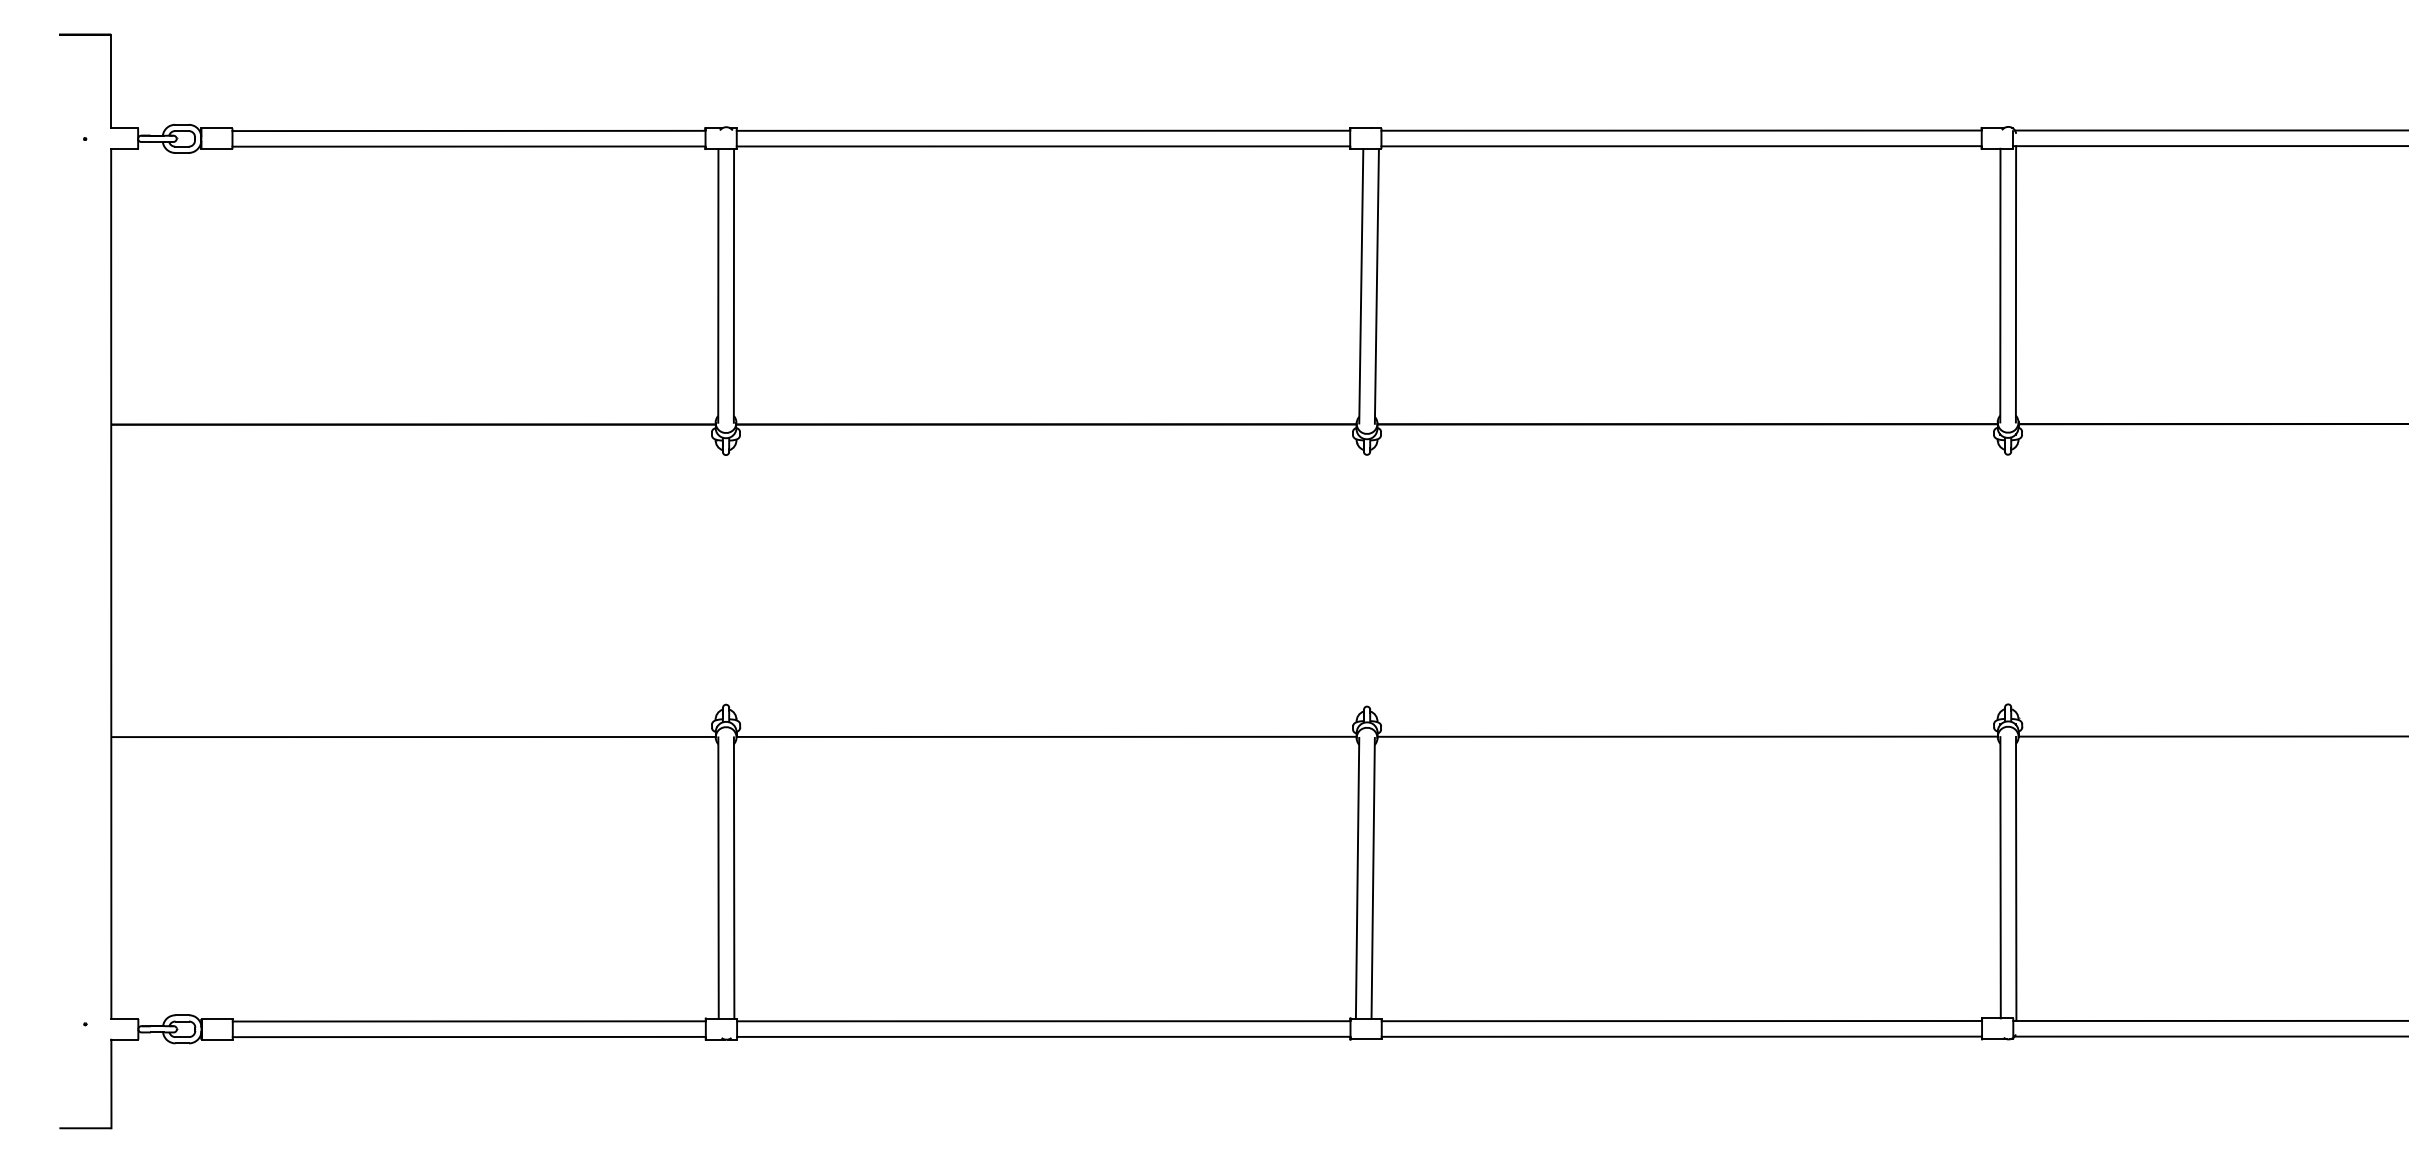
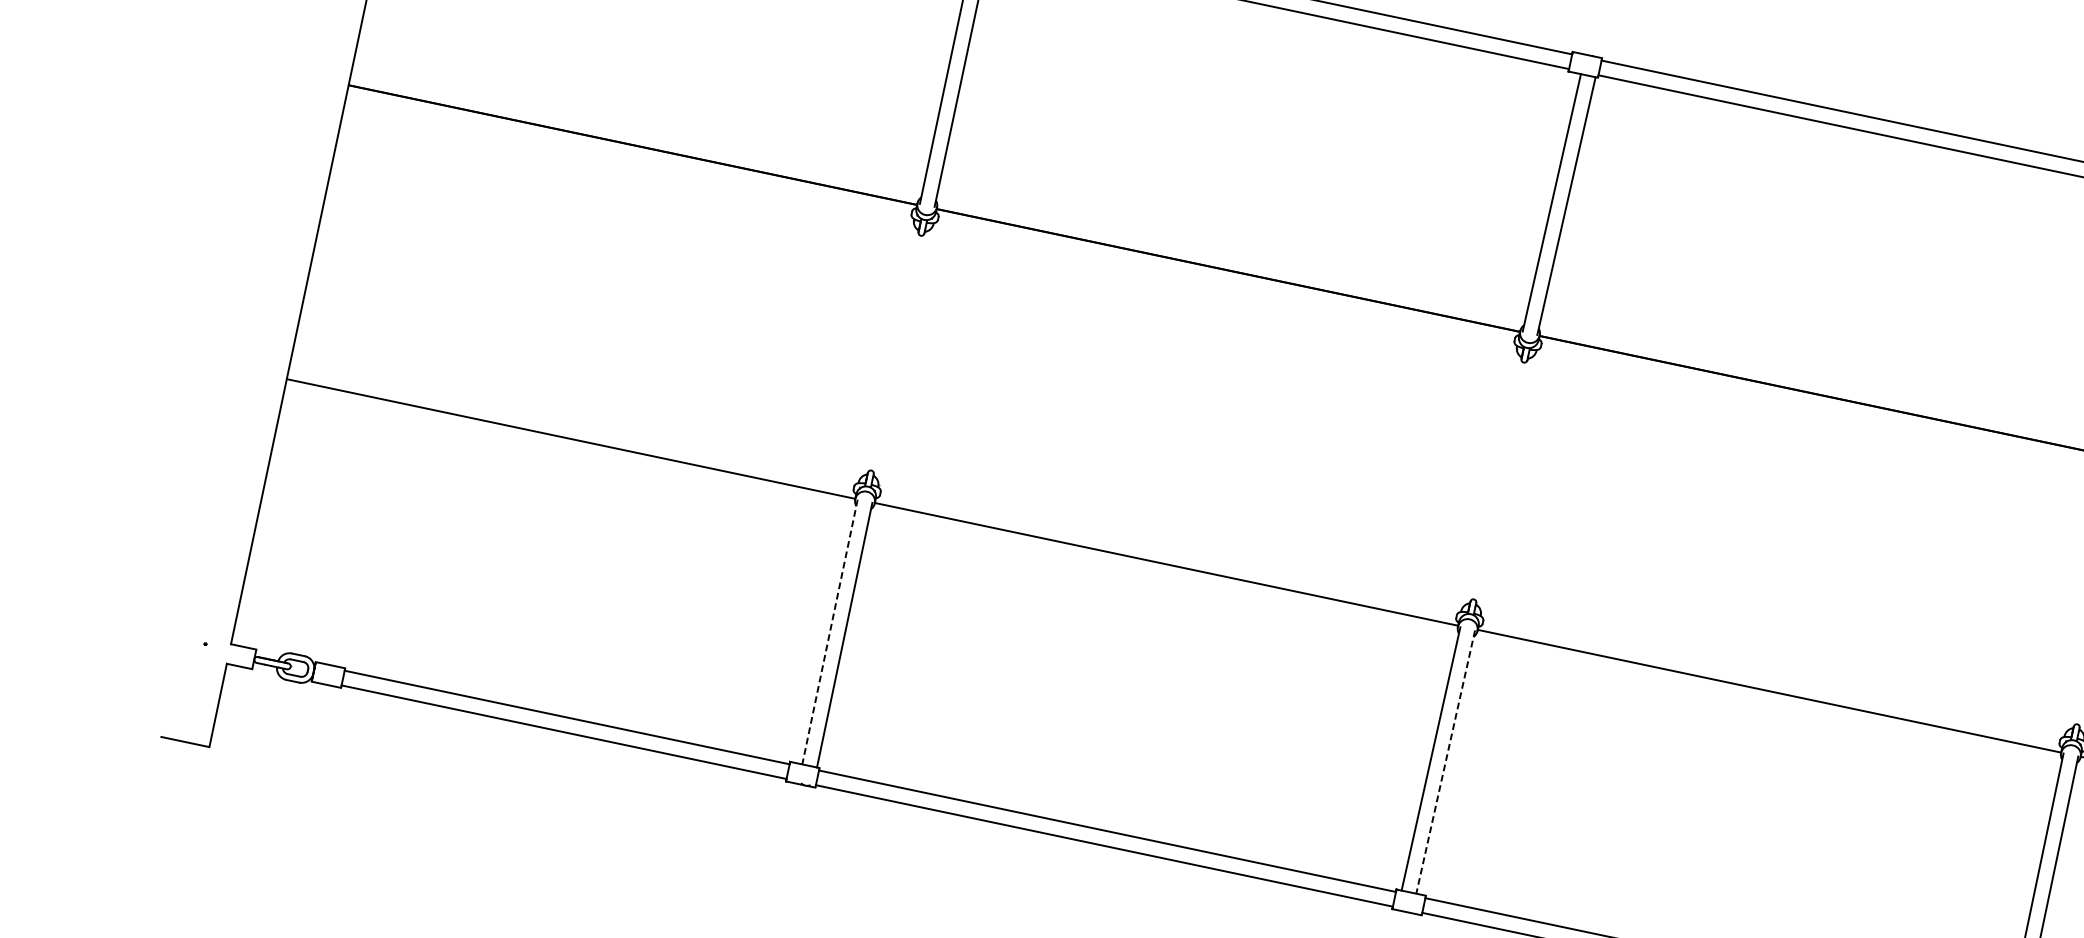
line: (718, 878) -> (829, 632), solid -> dashed
line: (1373, 878) -> (1445, 762), solid -> dashed

